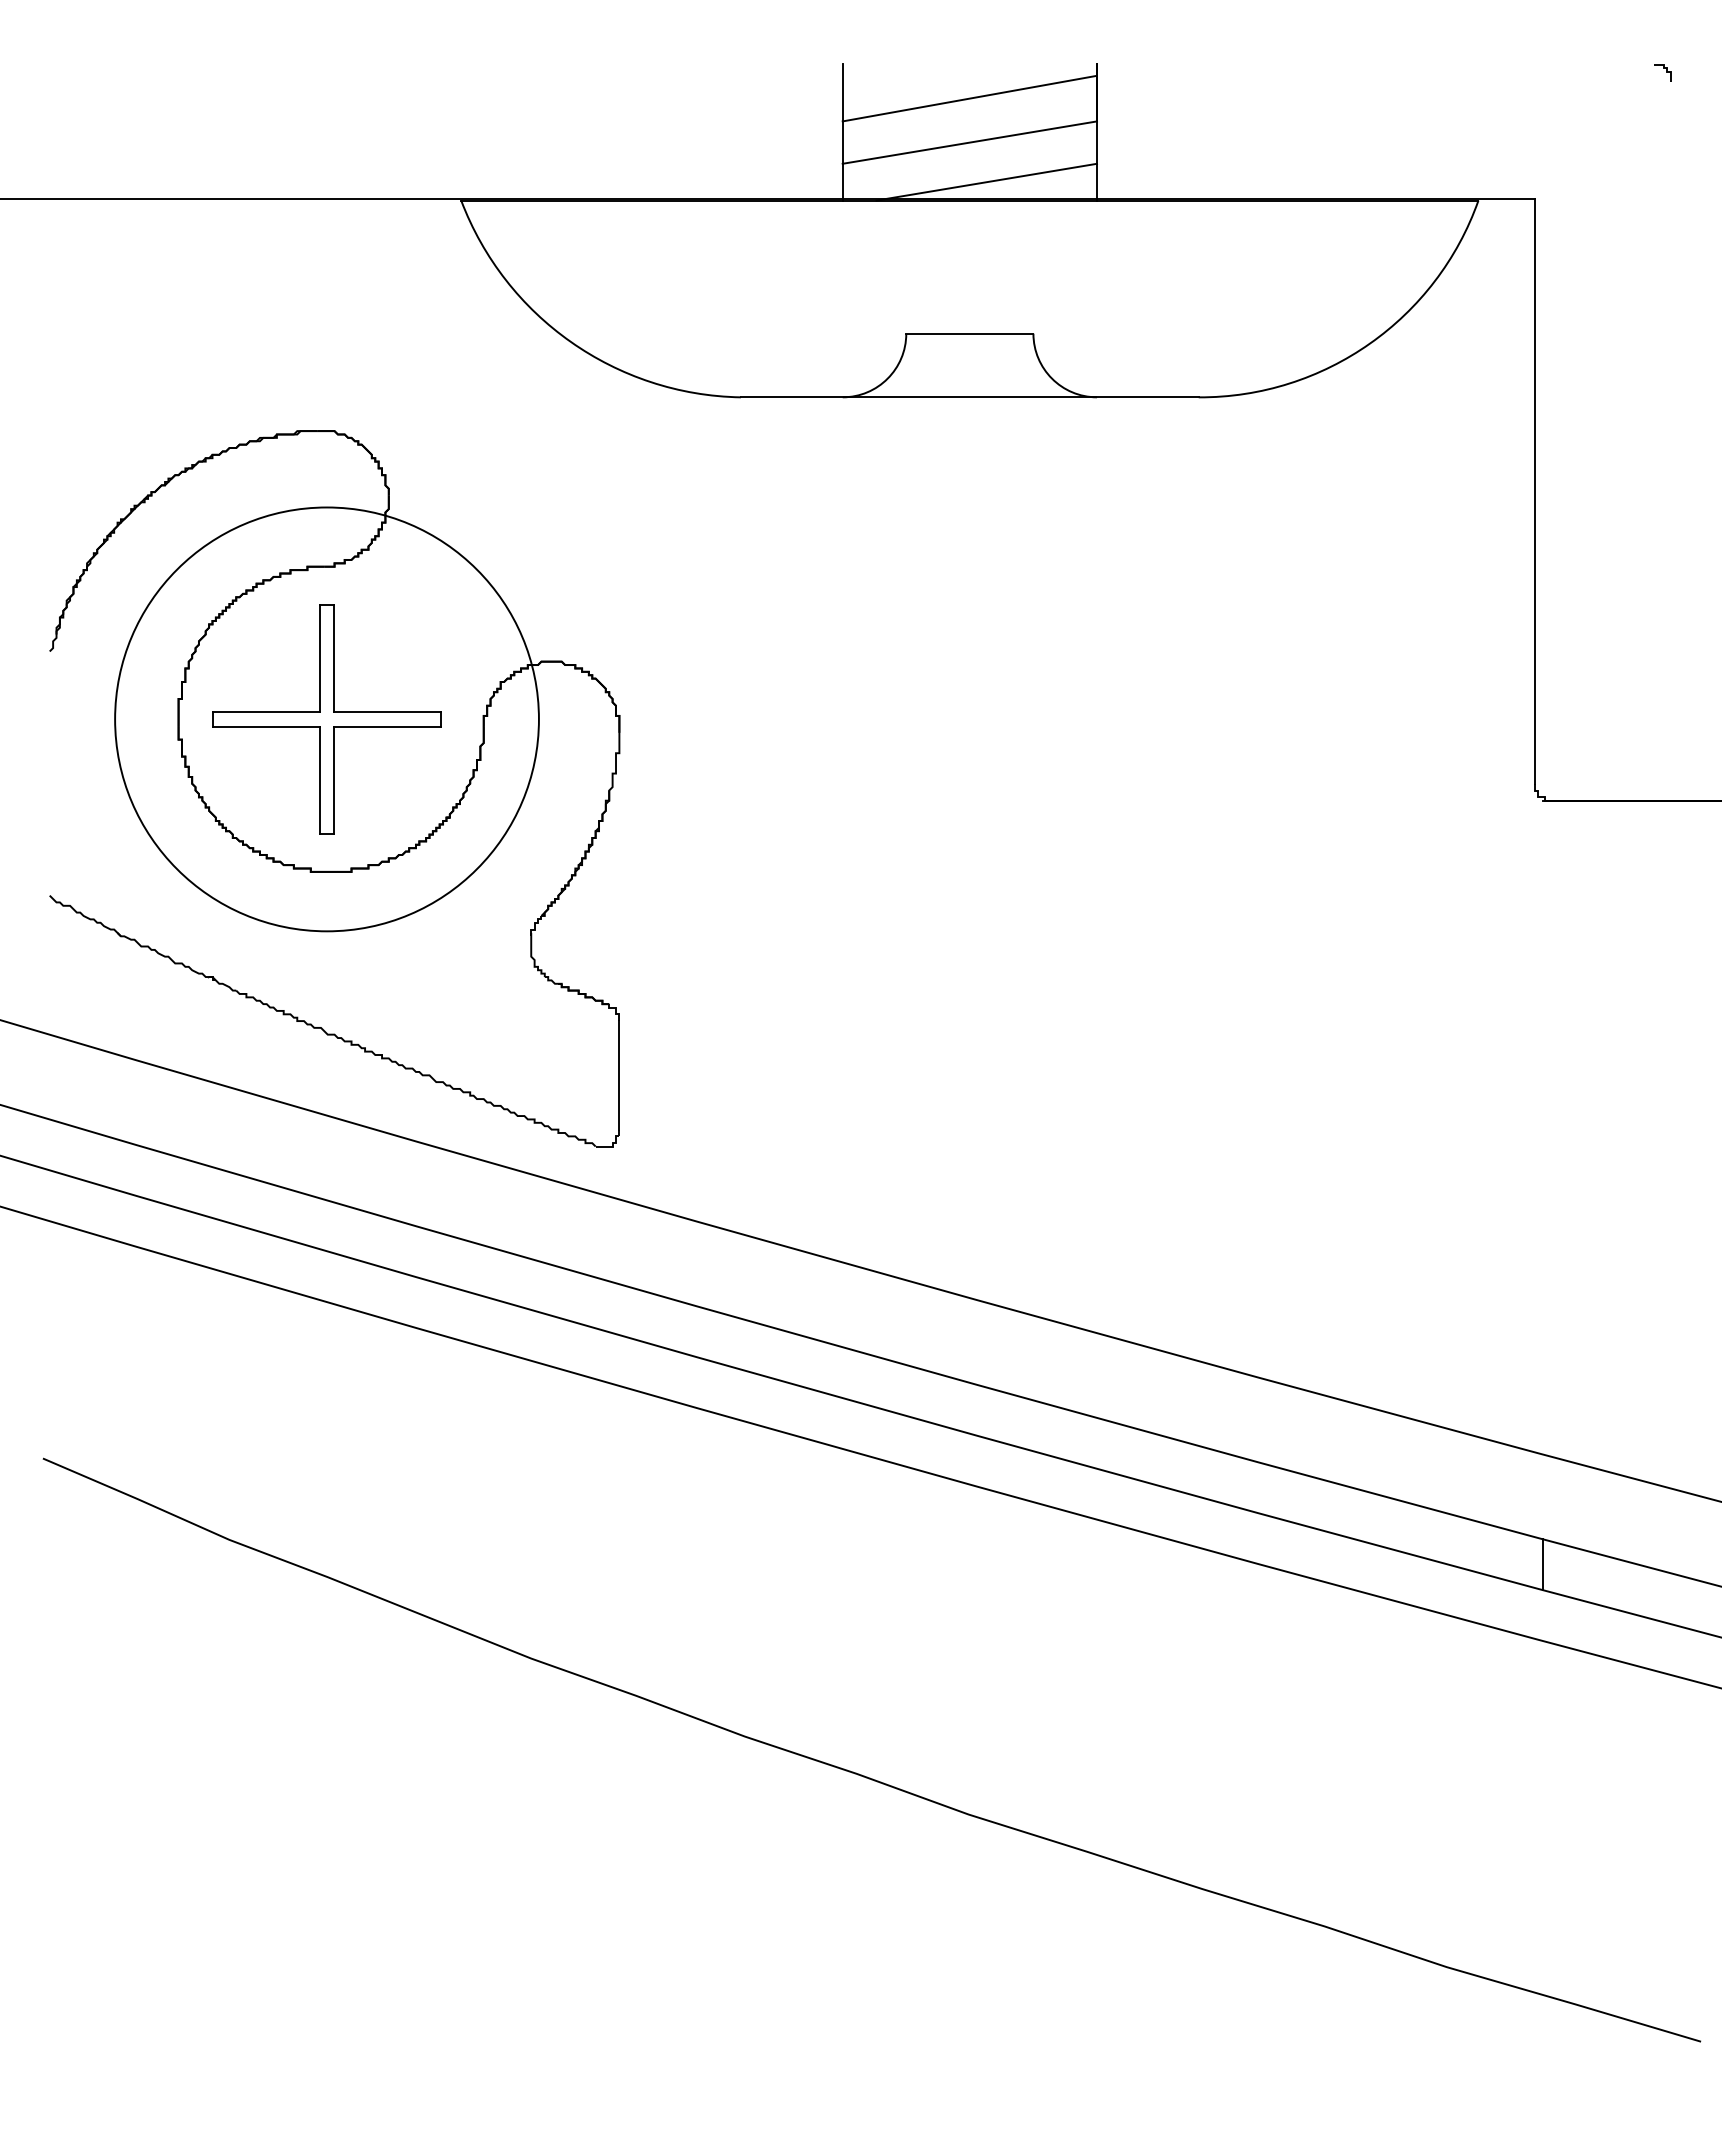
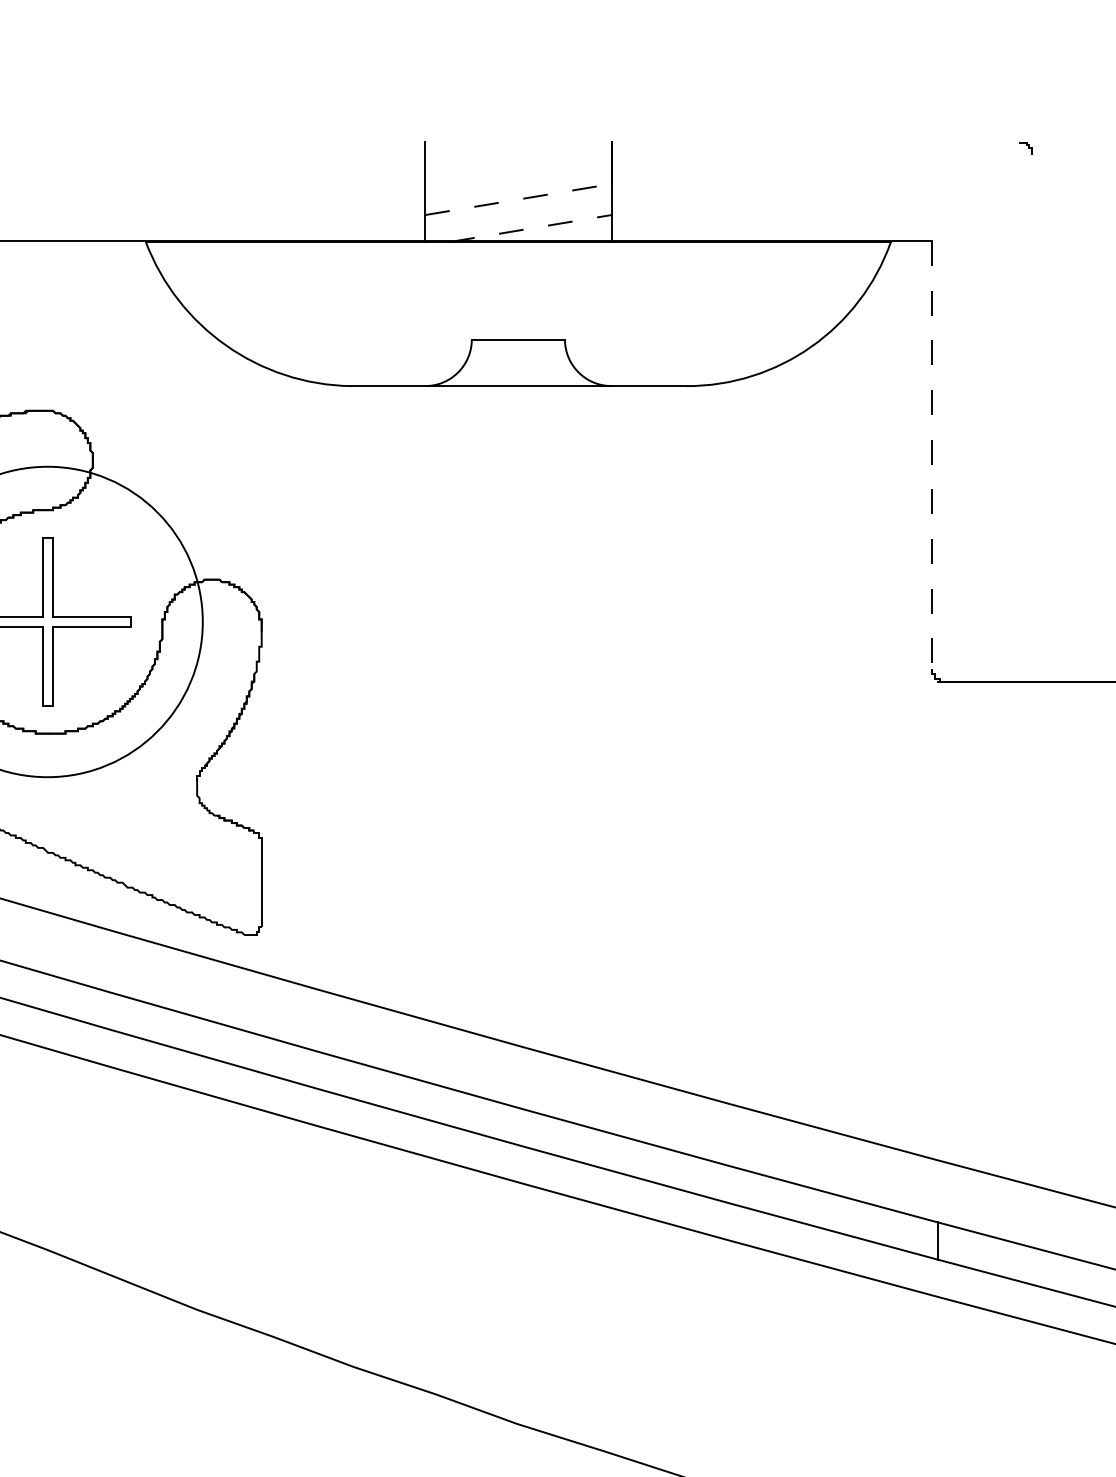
line: (969, 98) -> (518, 167), removed
line: (969, 142) -> (518, 199), solid -> dashed
line: (986, 182) -> (530, 228), solid -> dashed
line: (1534, 492) -> (931, 455), solid -> dashed

